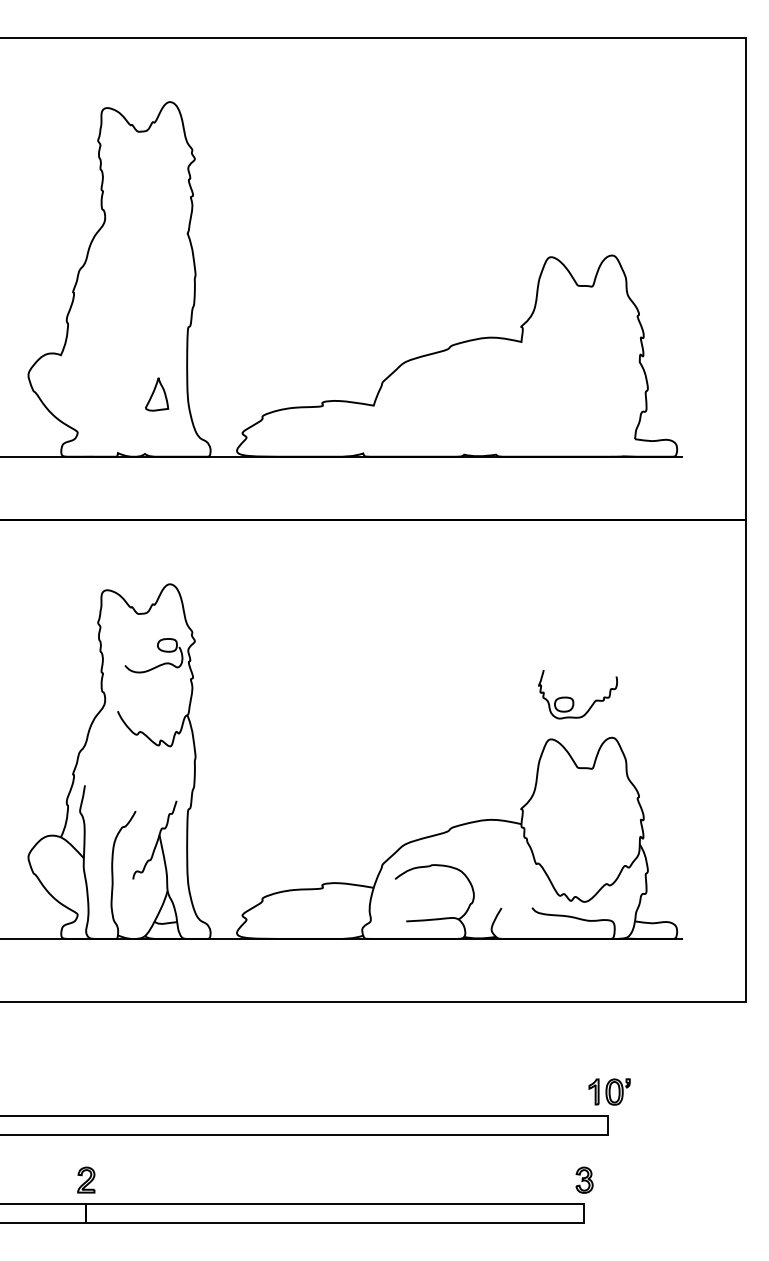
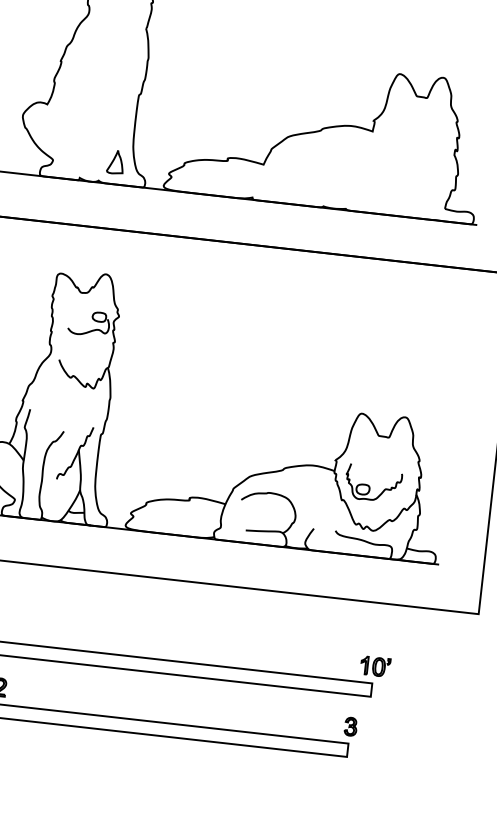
part: (157, 394) -> (116, 162), moved
part: (572, 698) -> (369, 485), moved

